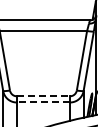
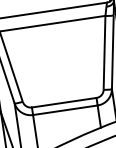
line: (43, 96) -> (64, 102), dashed -> solid
line: (43, 102) -> (65, 110), dashed -> solid

